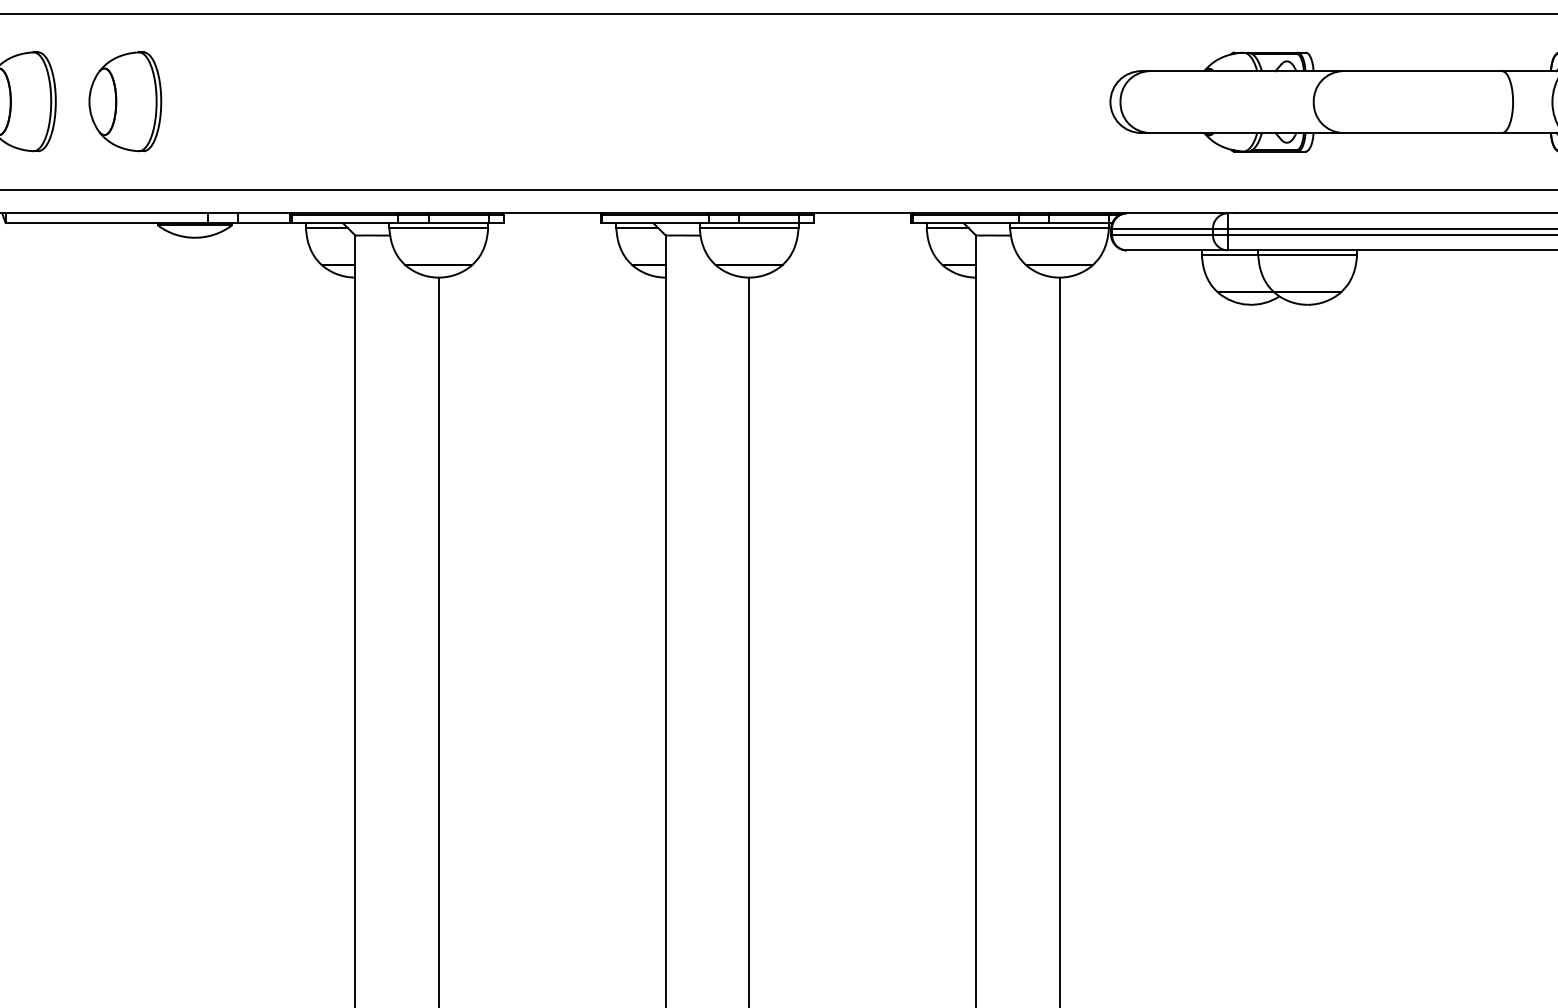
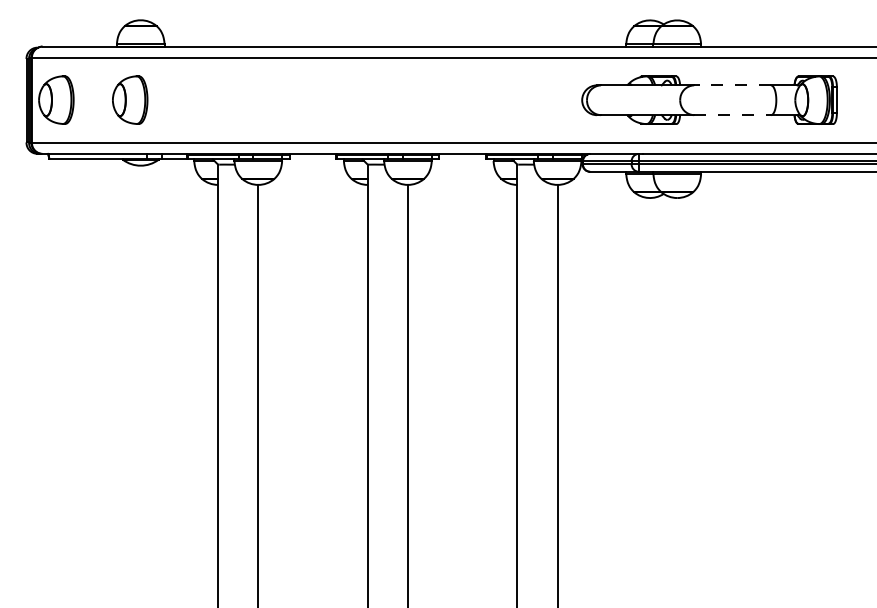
line: (1422, 71) -> (732, 85), solid -> dashed
part: (125, 100) -> (130, 99), moved
line: (1424, 133) -> (733, 115), solid -> dashed

